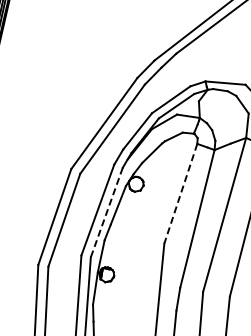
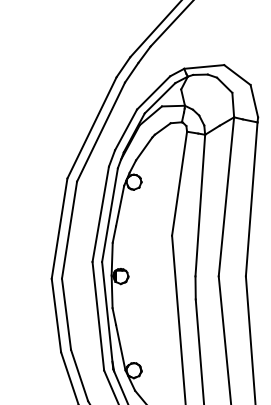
line: (180, 193) -> (179, 183), dashed -> solid
line: (107, 212) -> (110, 215), dashed -> solid

